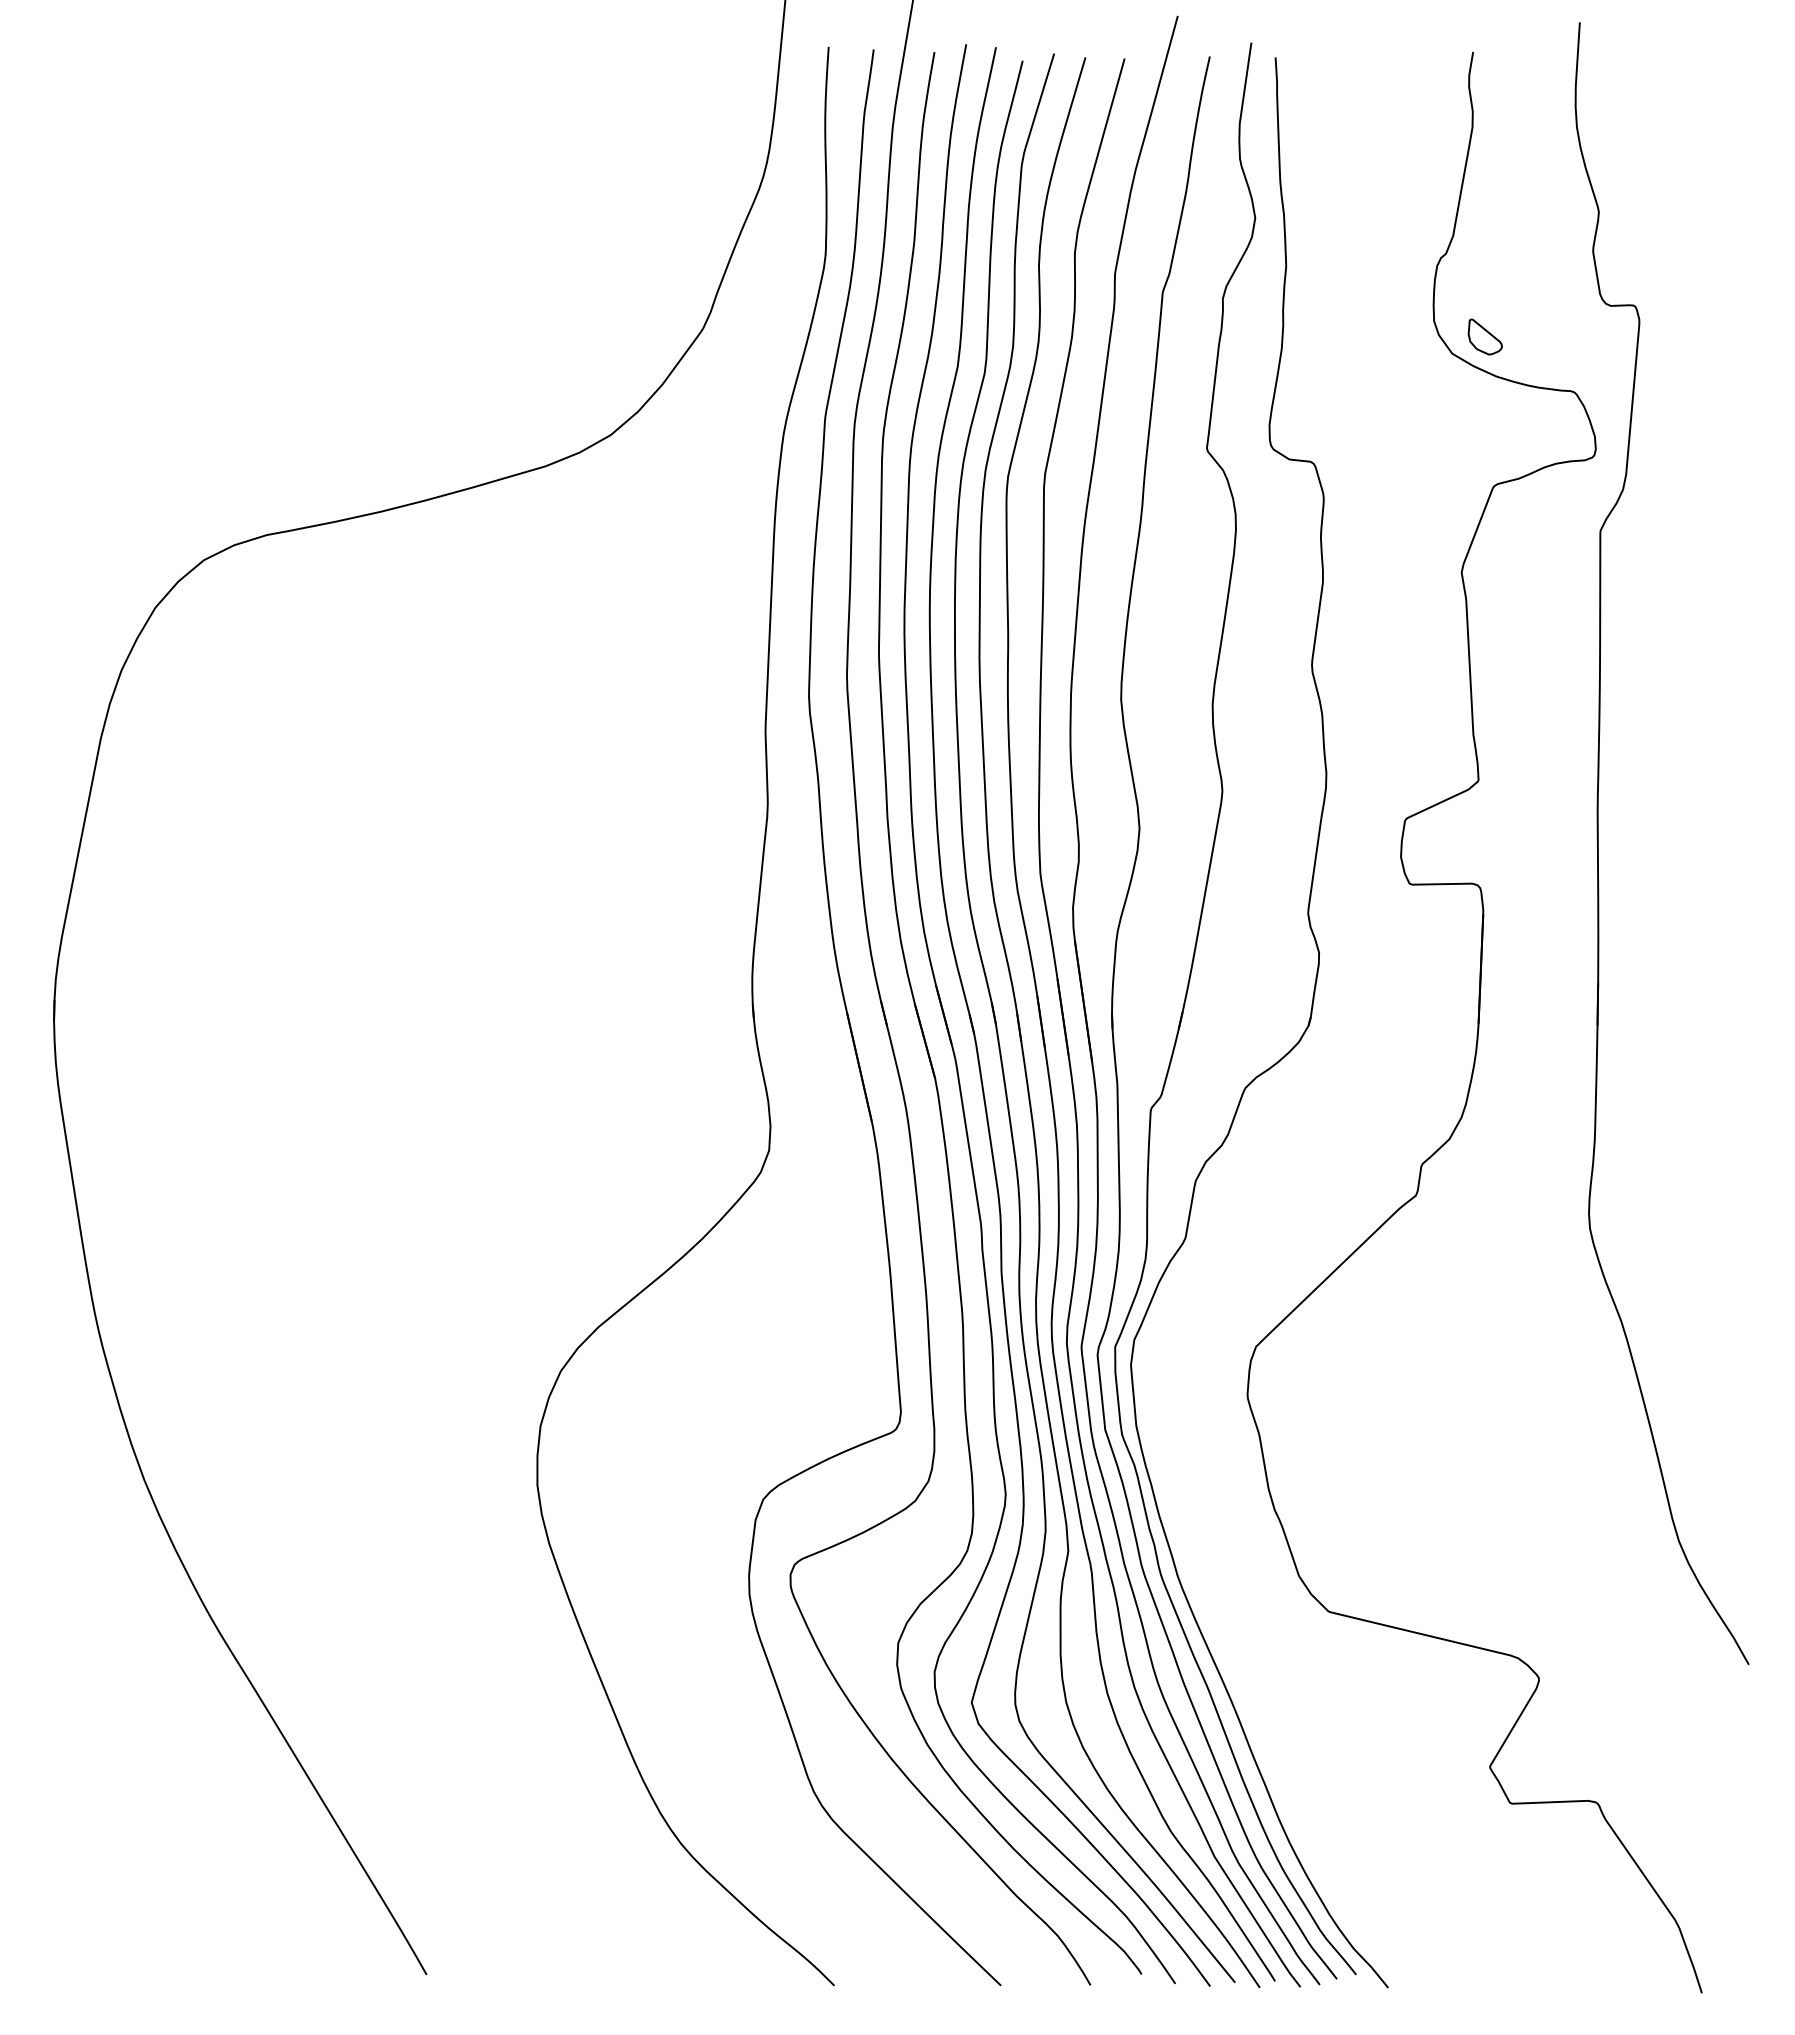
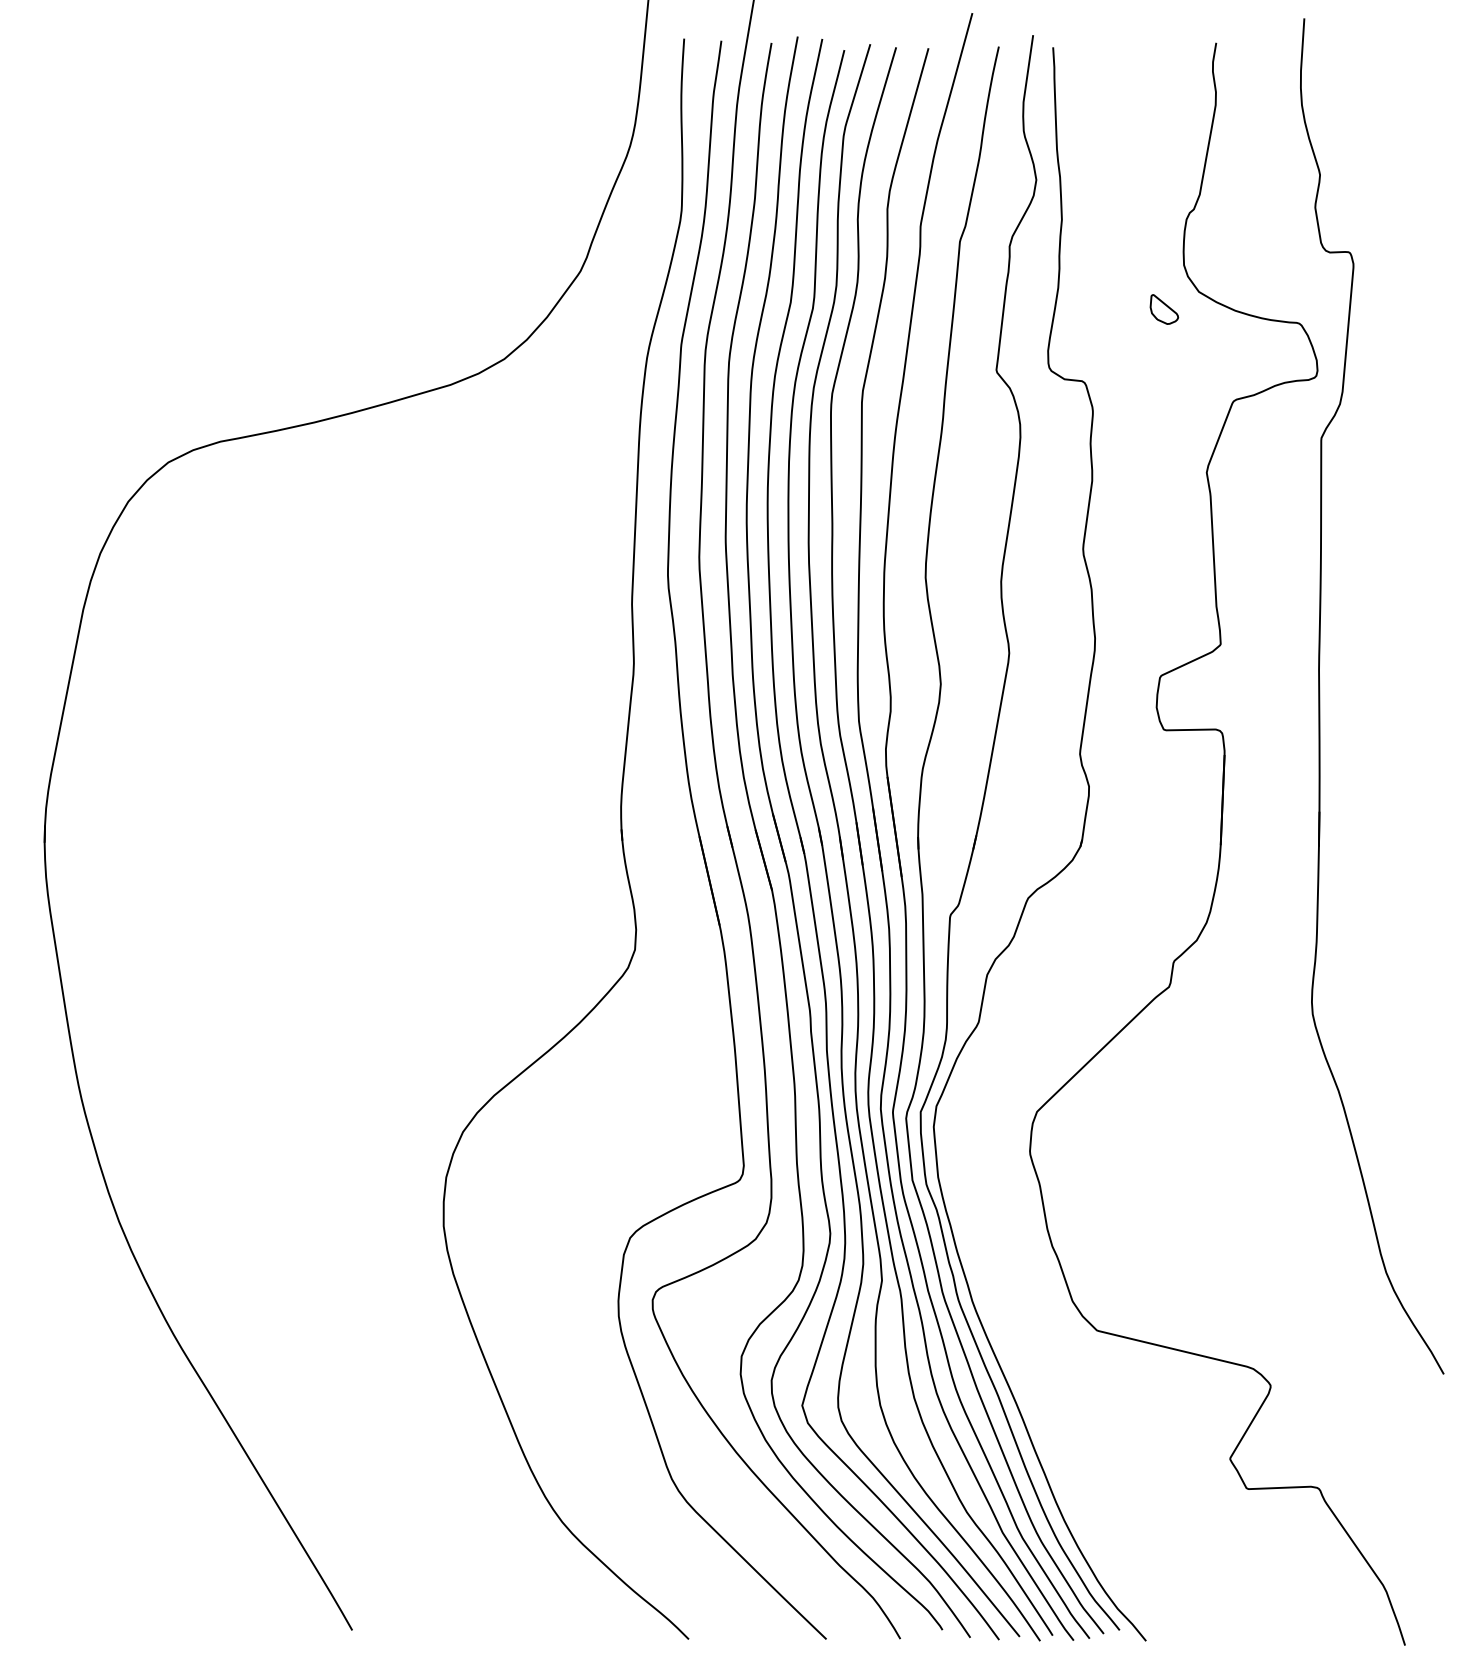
part: (1484, 336) -> (1163, 309), moved

